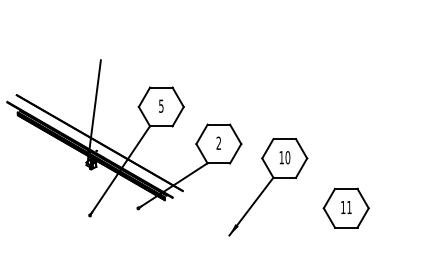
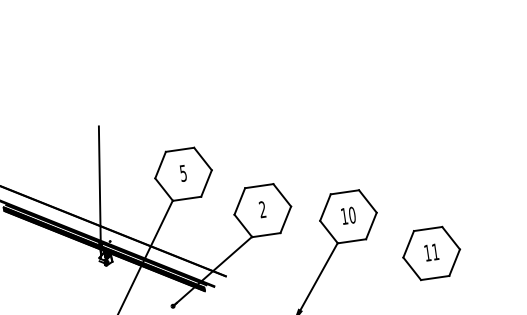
part: (345, 207) -> (430, 252), moved

